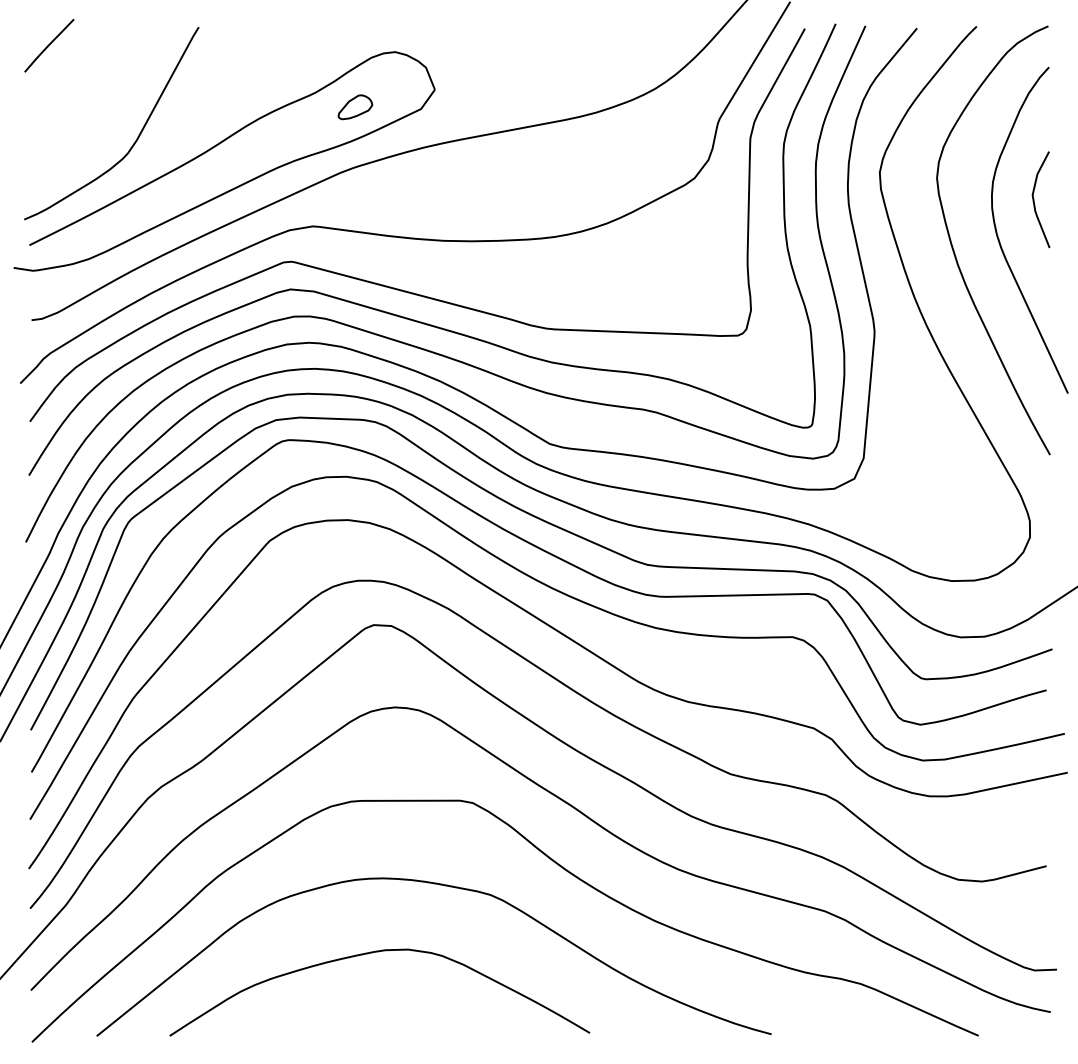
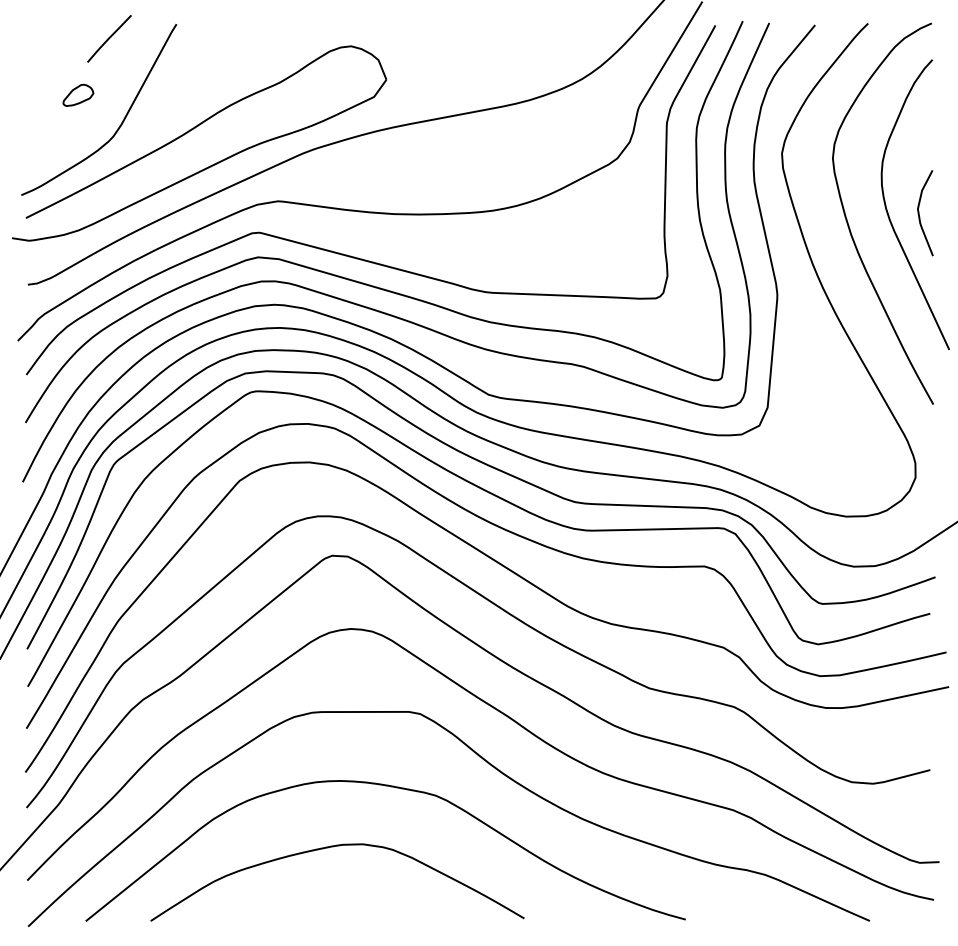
line: (49, 45) -> (109, 38), moved
part: (355, 107) -> (78, 95), moved
curve: (1034, 199) -> (919, 212), moved

